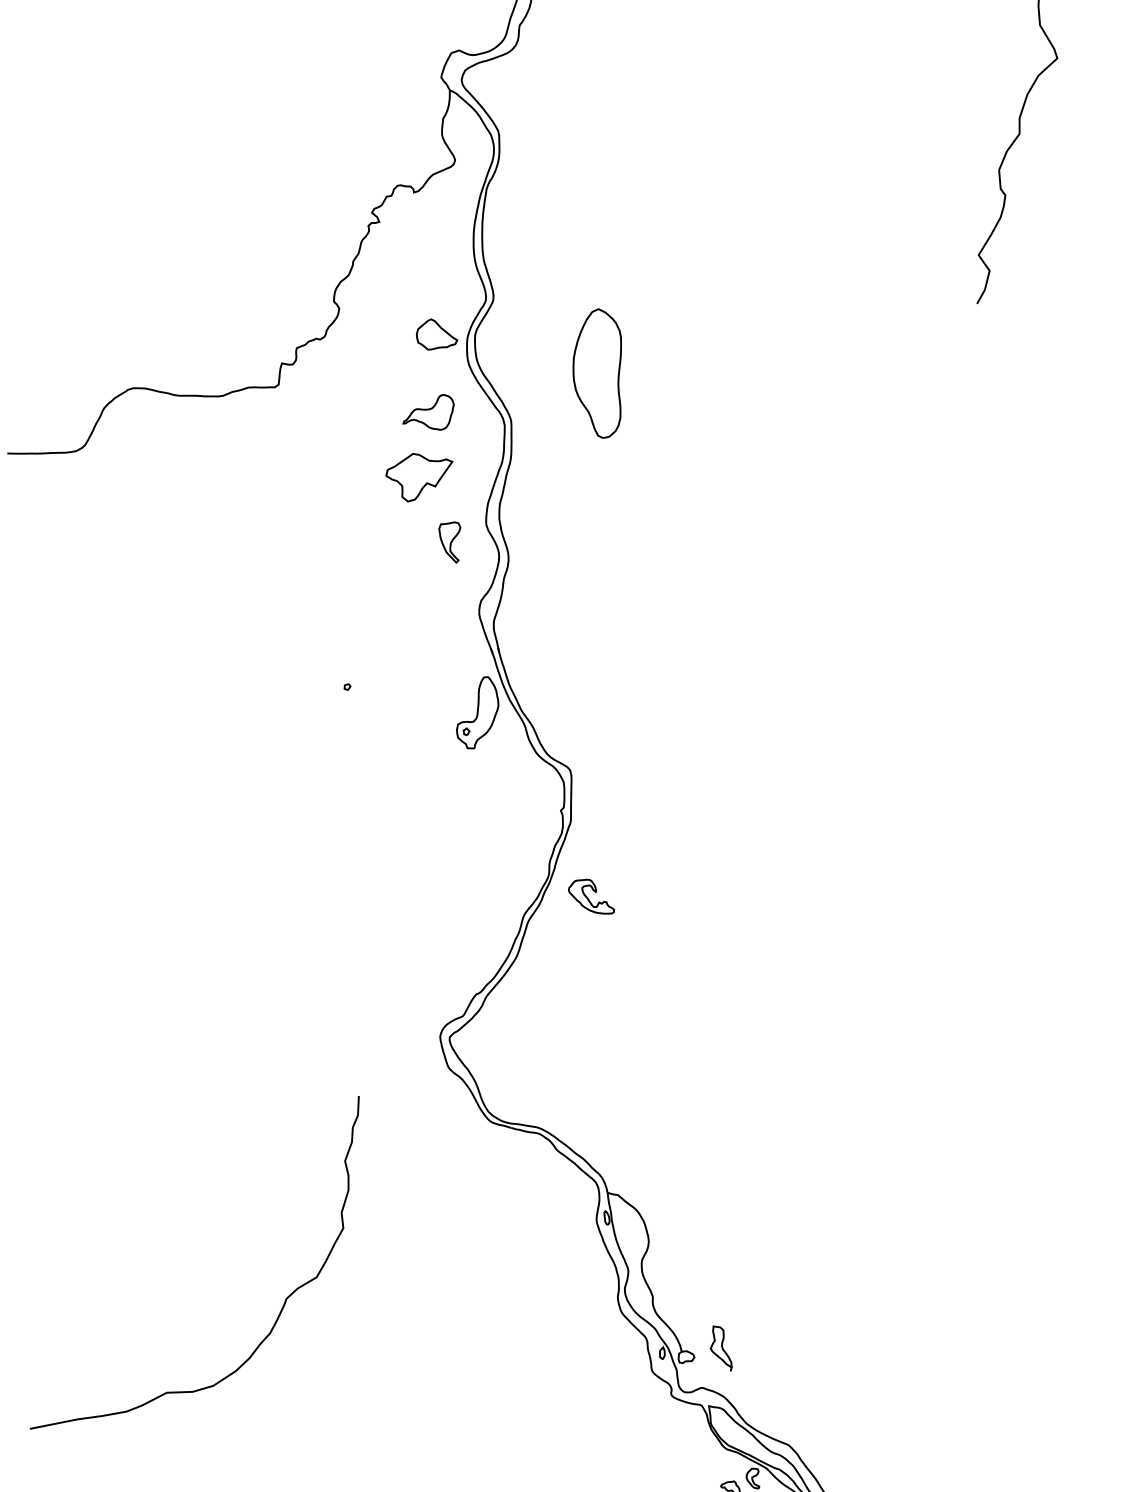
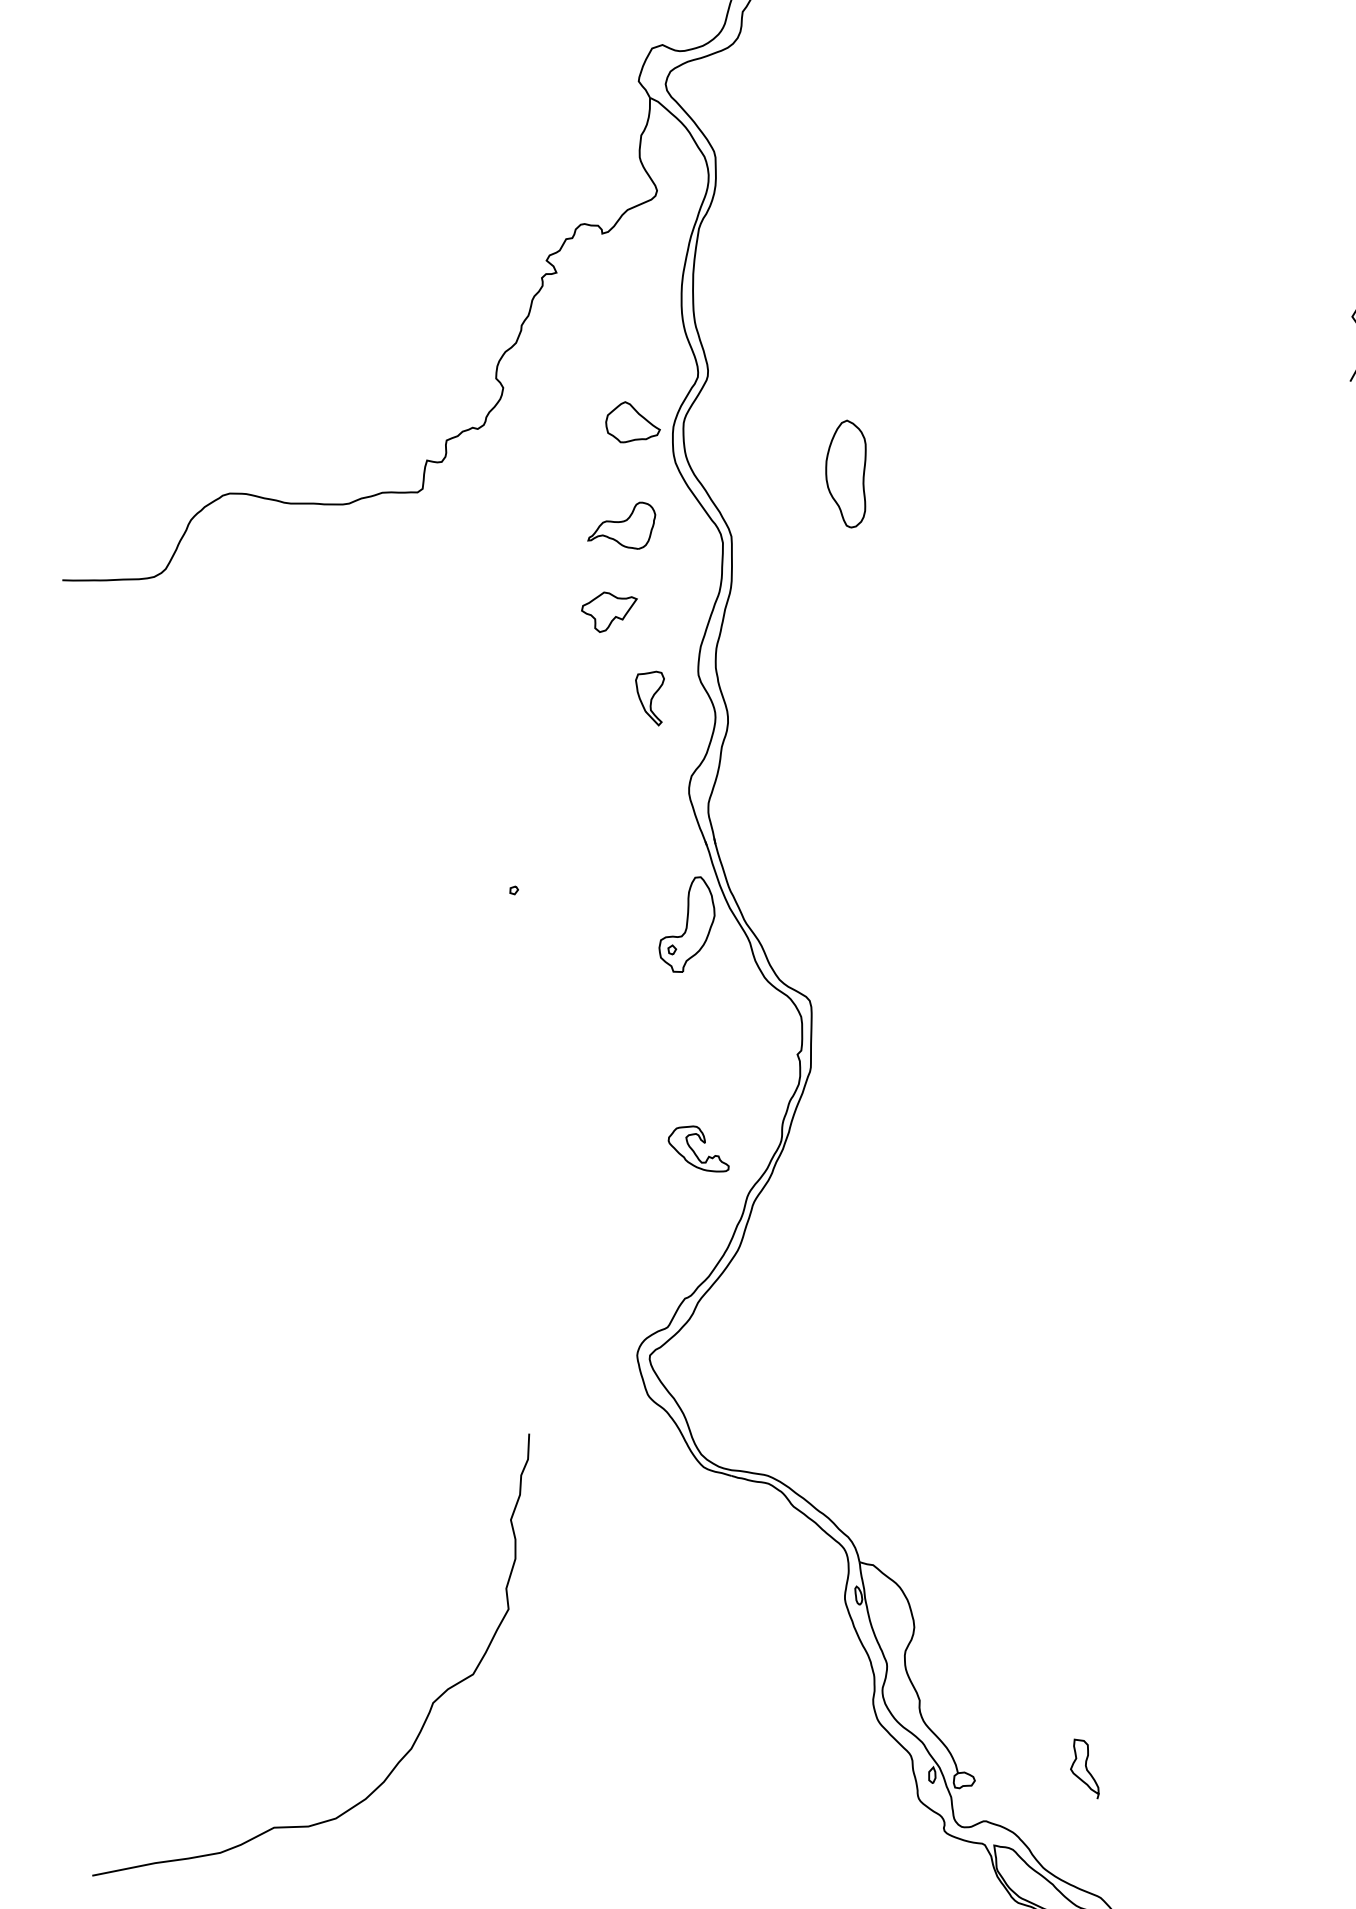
part: (597, 373) -> (846, 474), size x0.62
part: (418, 477) -> (608, 612), size x0.62
part: (591, 896) -> (698, 1148), moved
part: (720, 1348) -> (1083, 1768), moved

